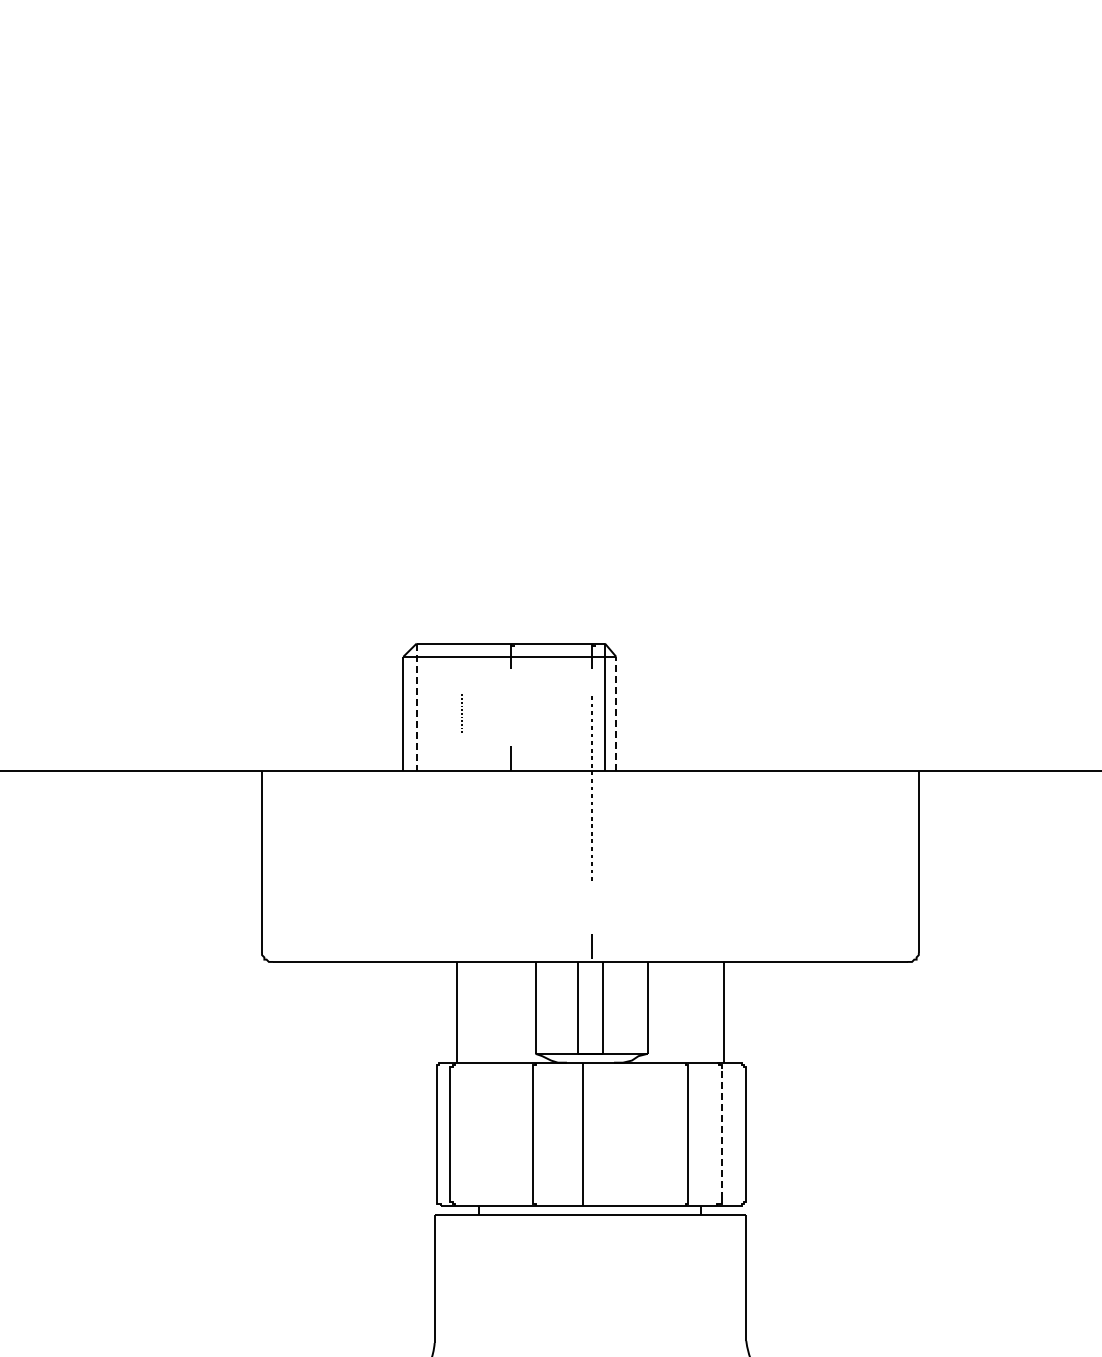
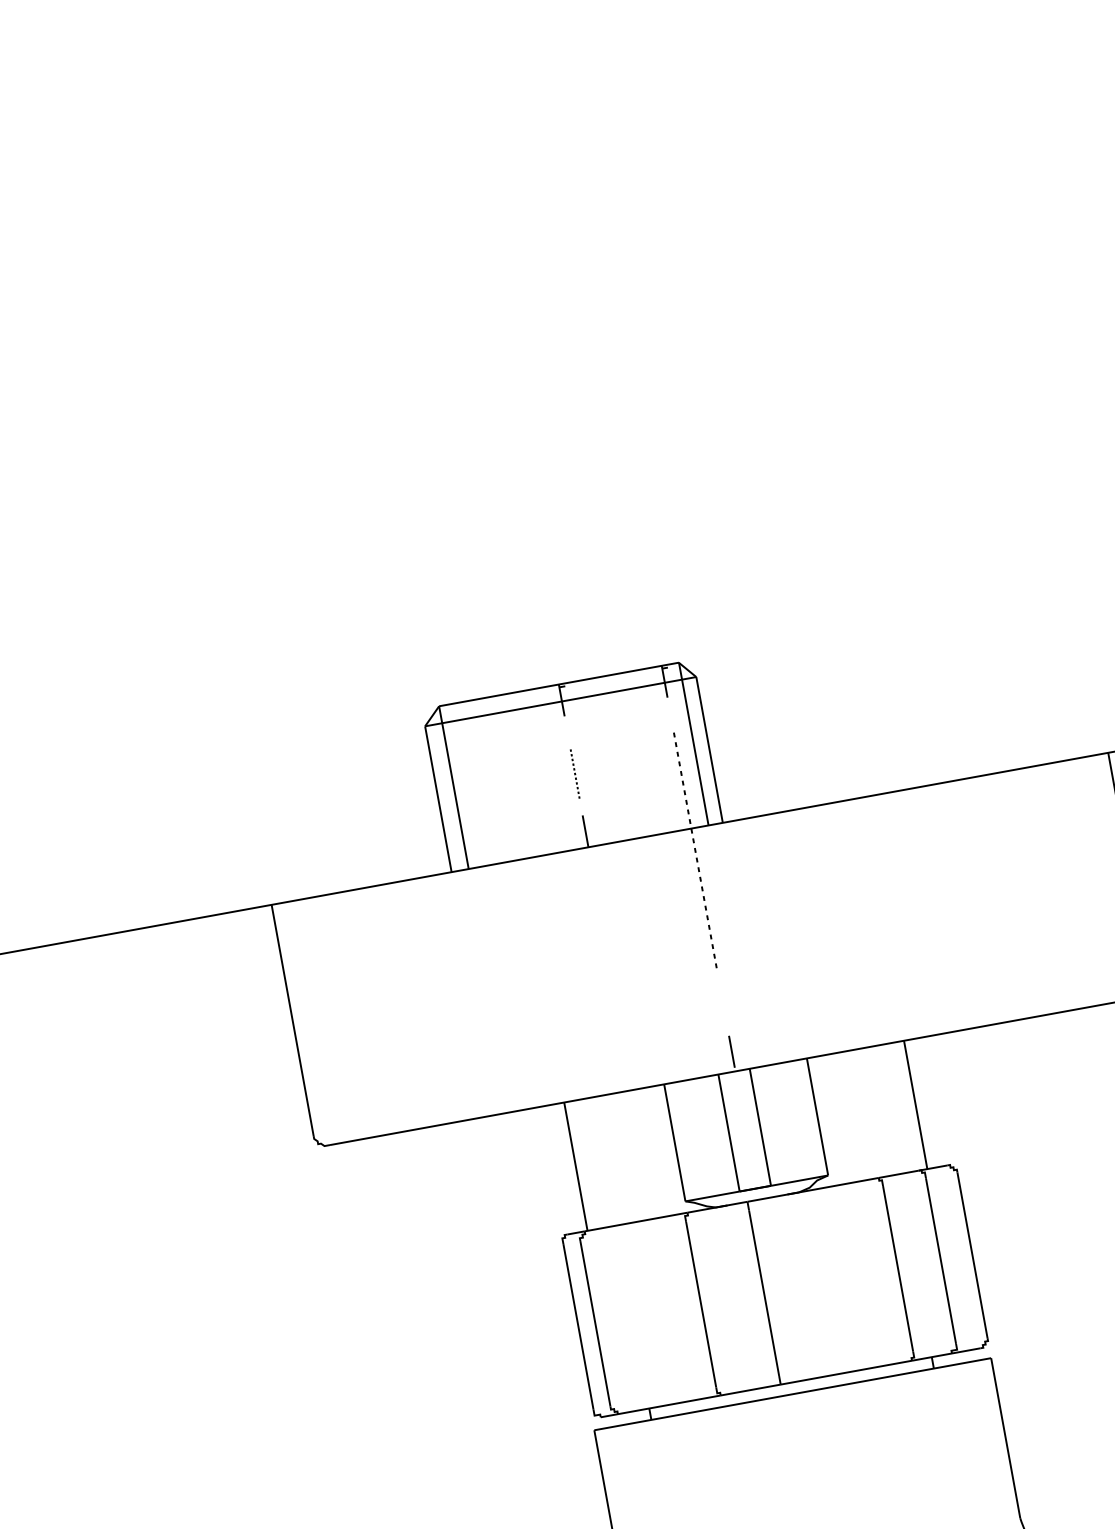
line: (416, 707) -> (453, 787), dashed -> solid
line: (461, 713) -> (574, 773), moved
line: (616, 713) -> (709, 749), dashed -> solid
line: (721, 1133) -> (940, 1259), dashed -> solid

